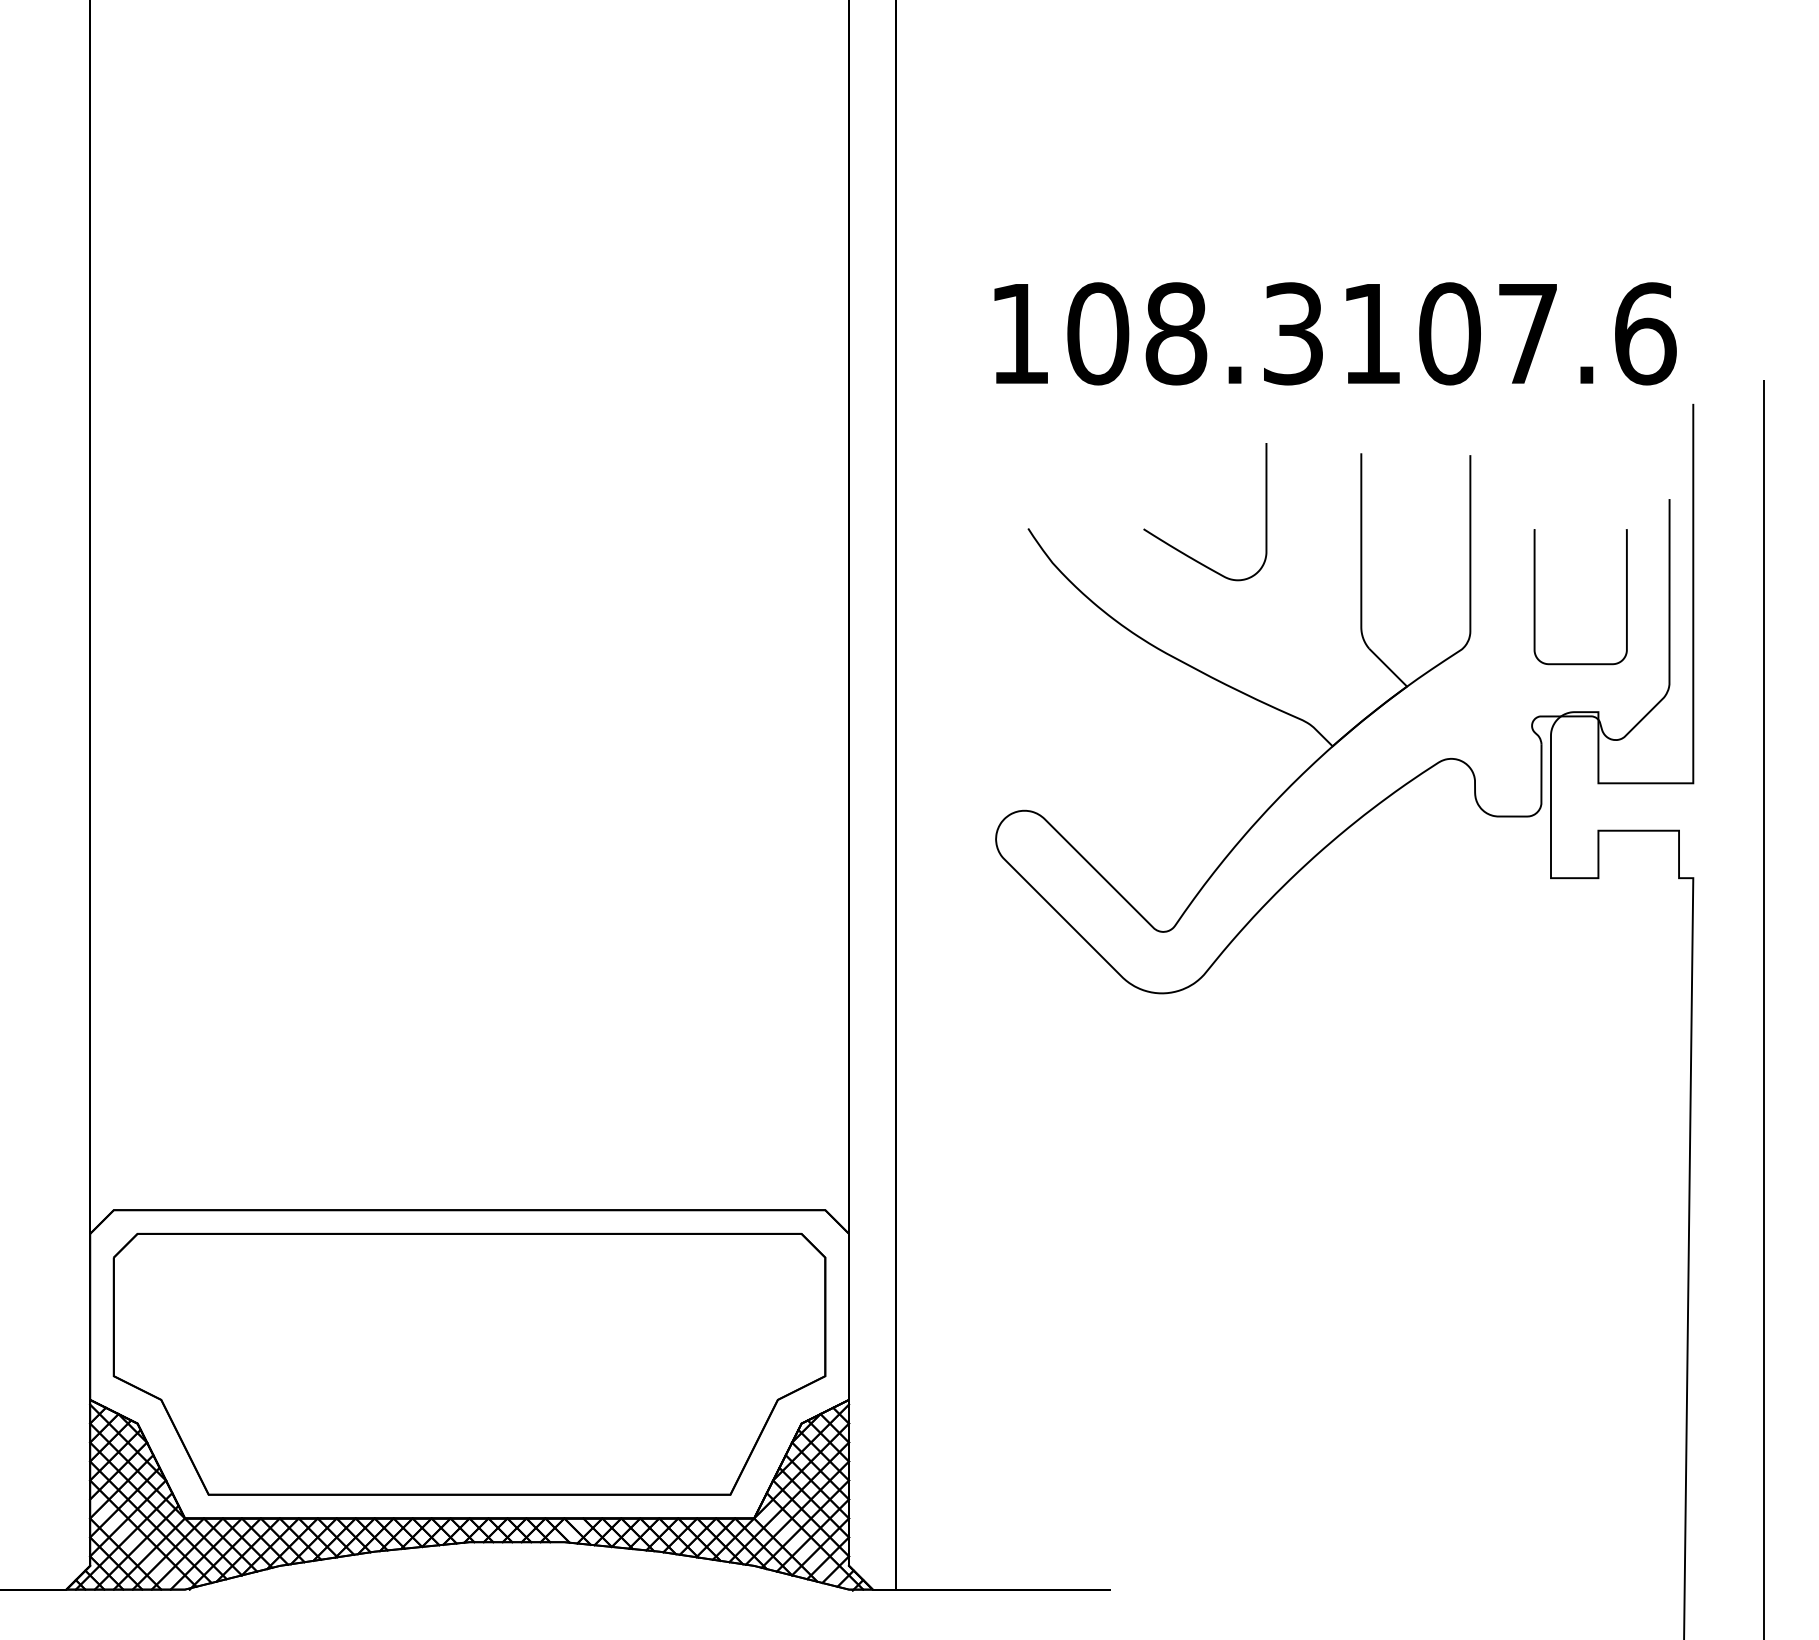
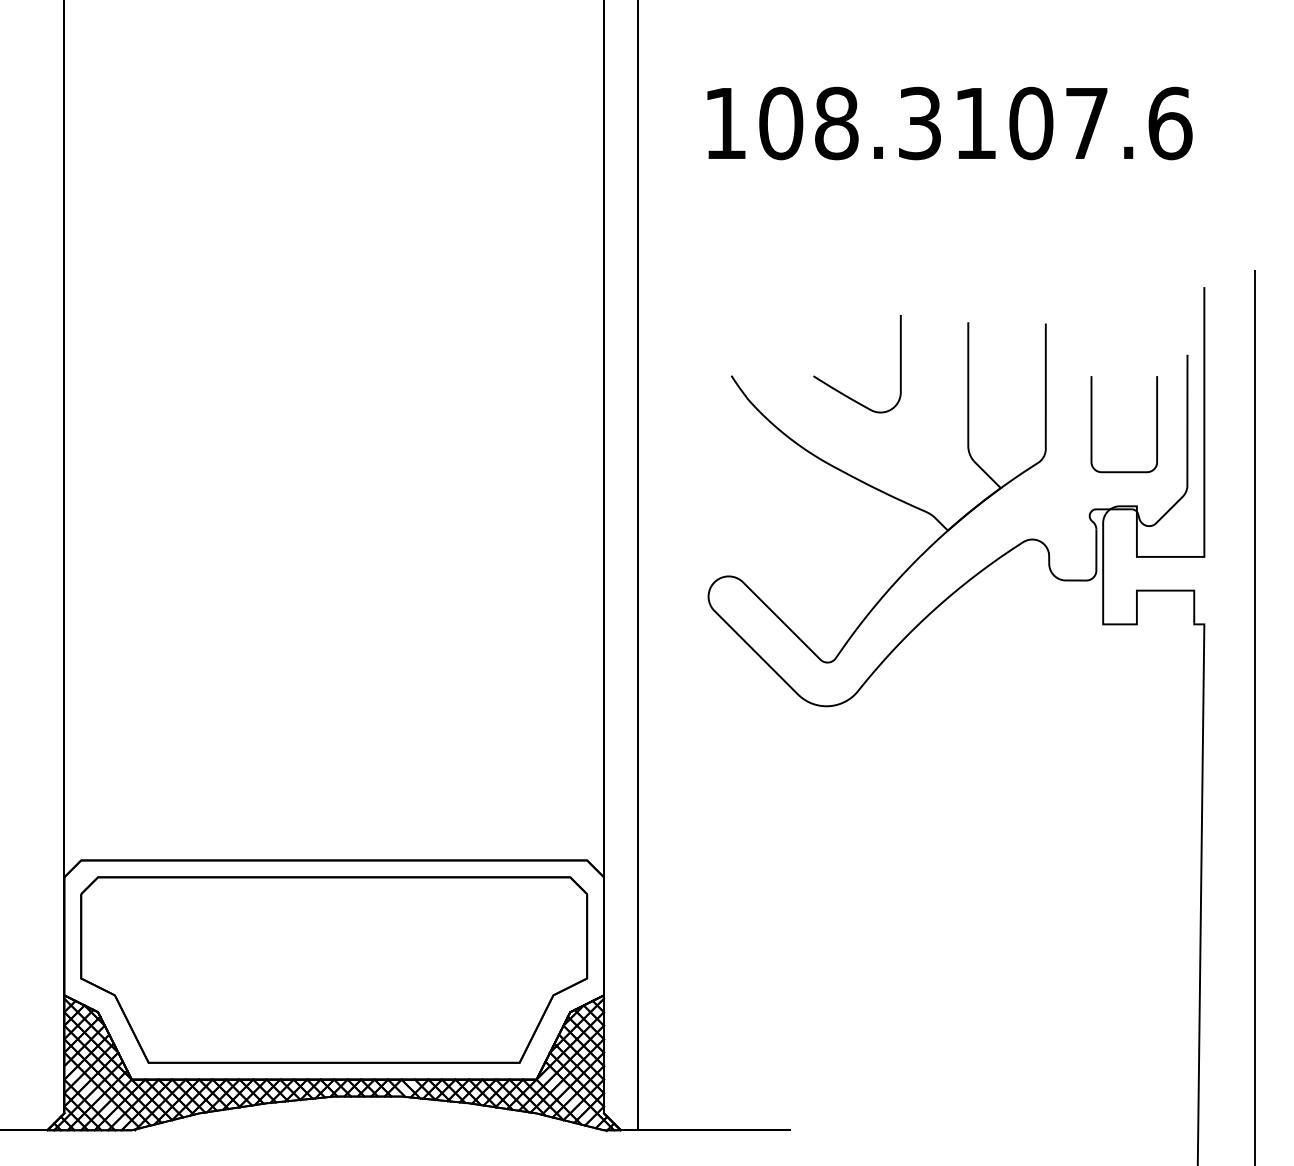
text: (1335, 333) -> (949, 123), moved

